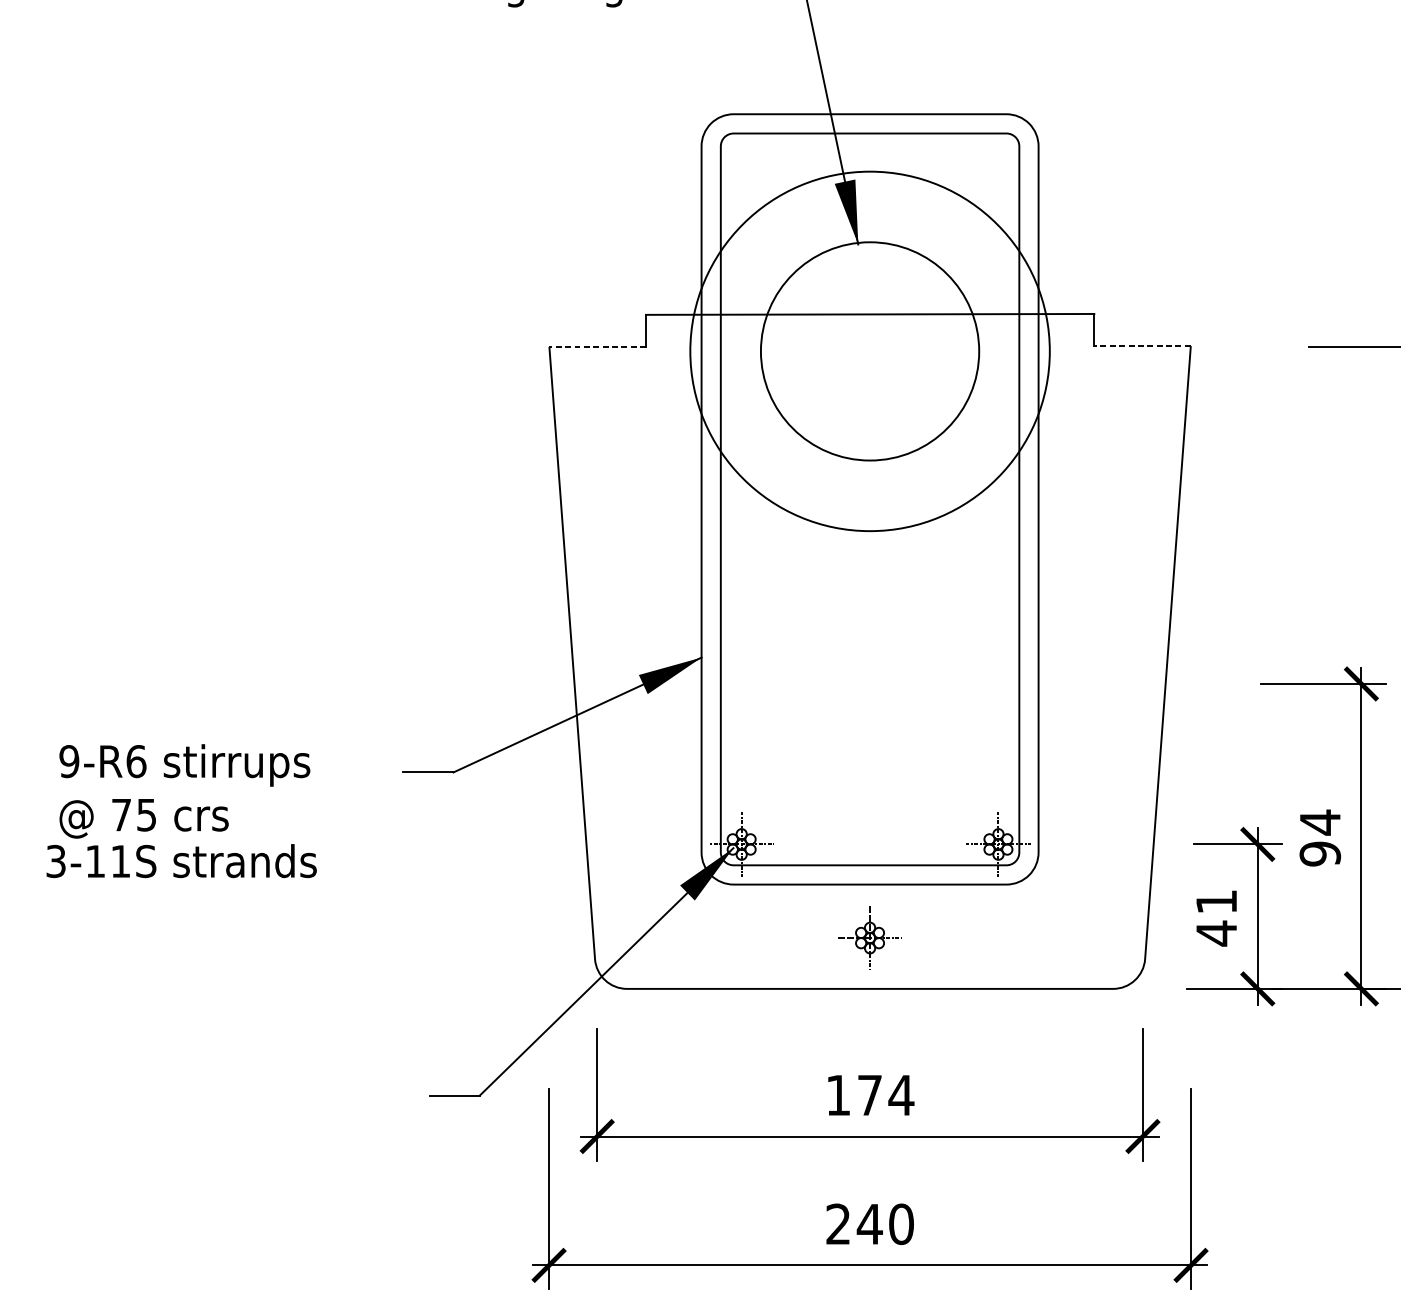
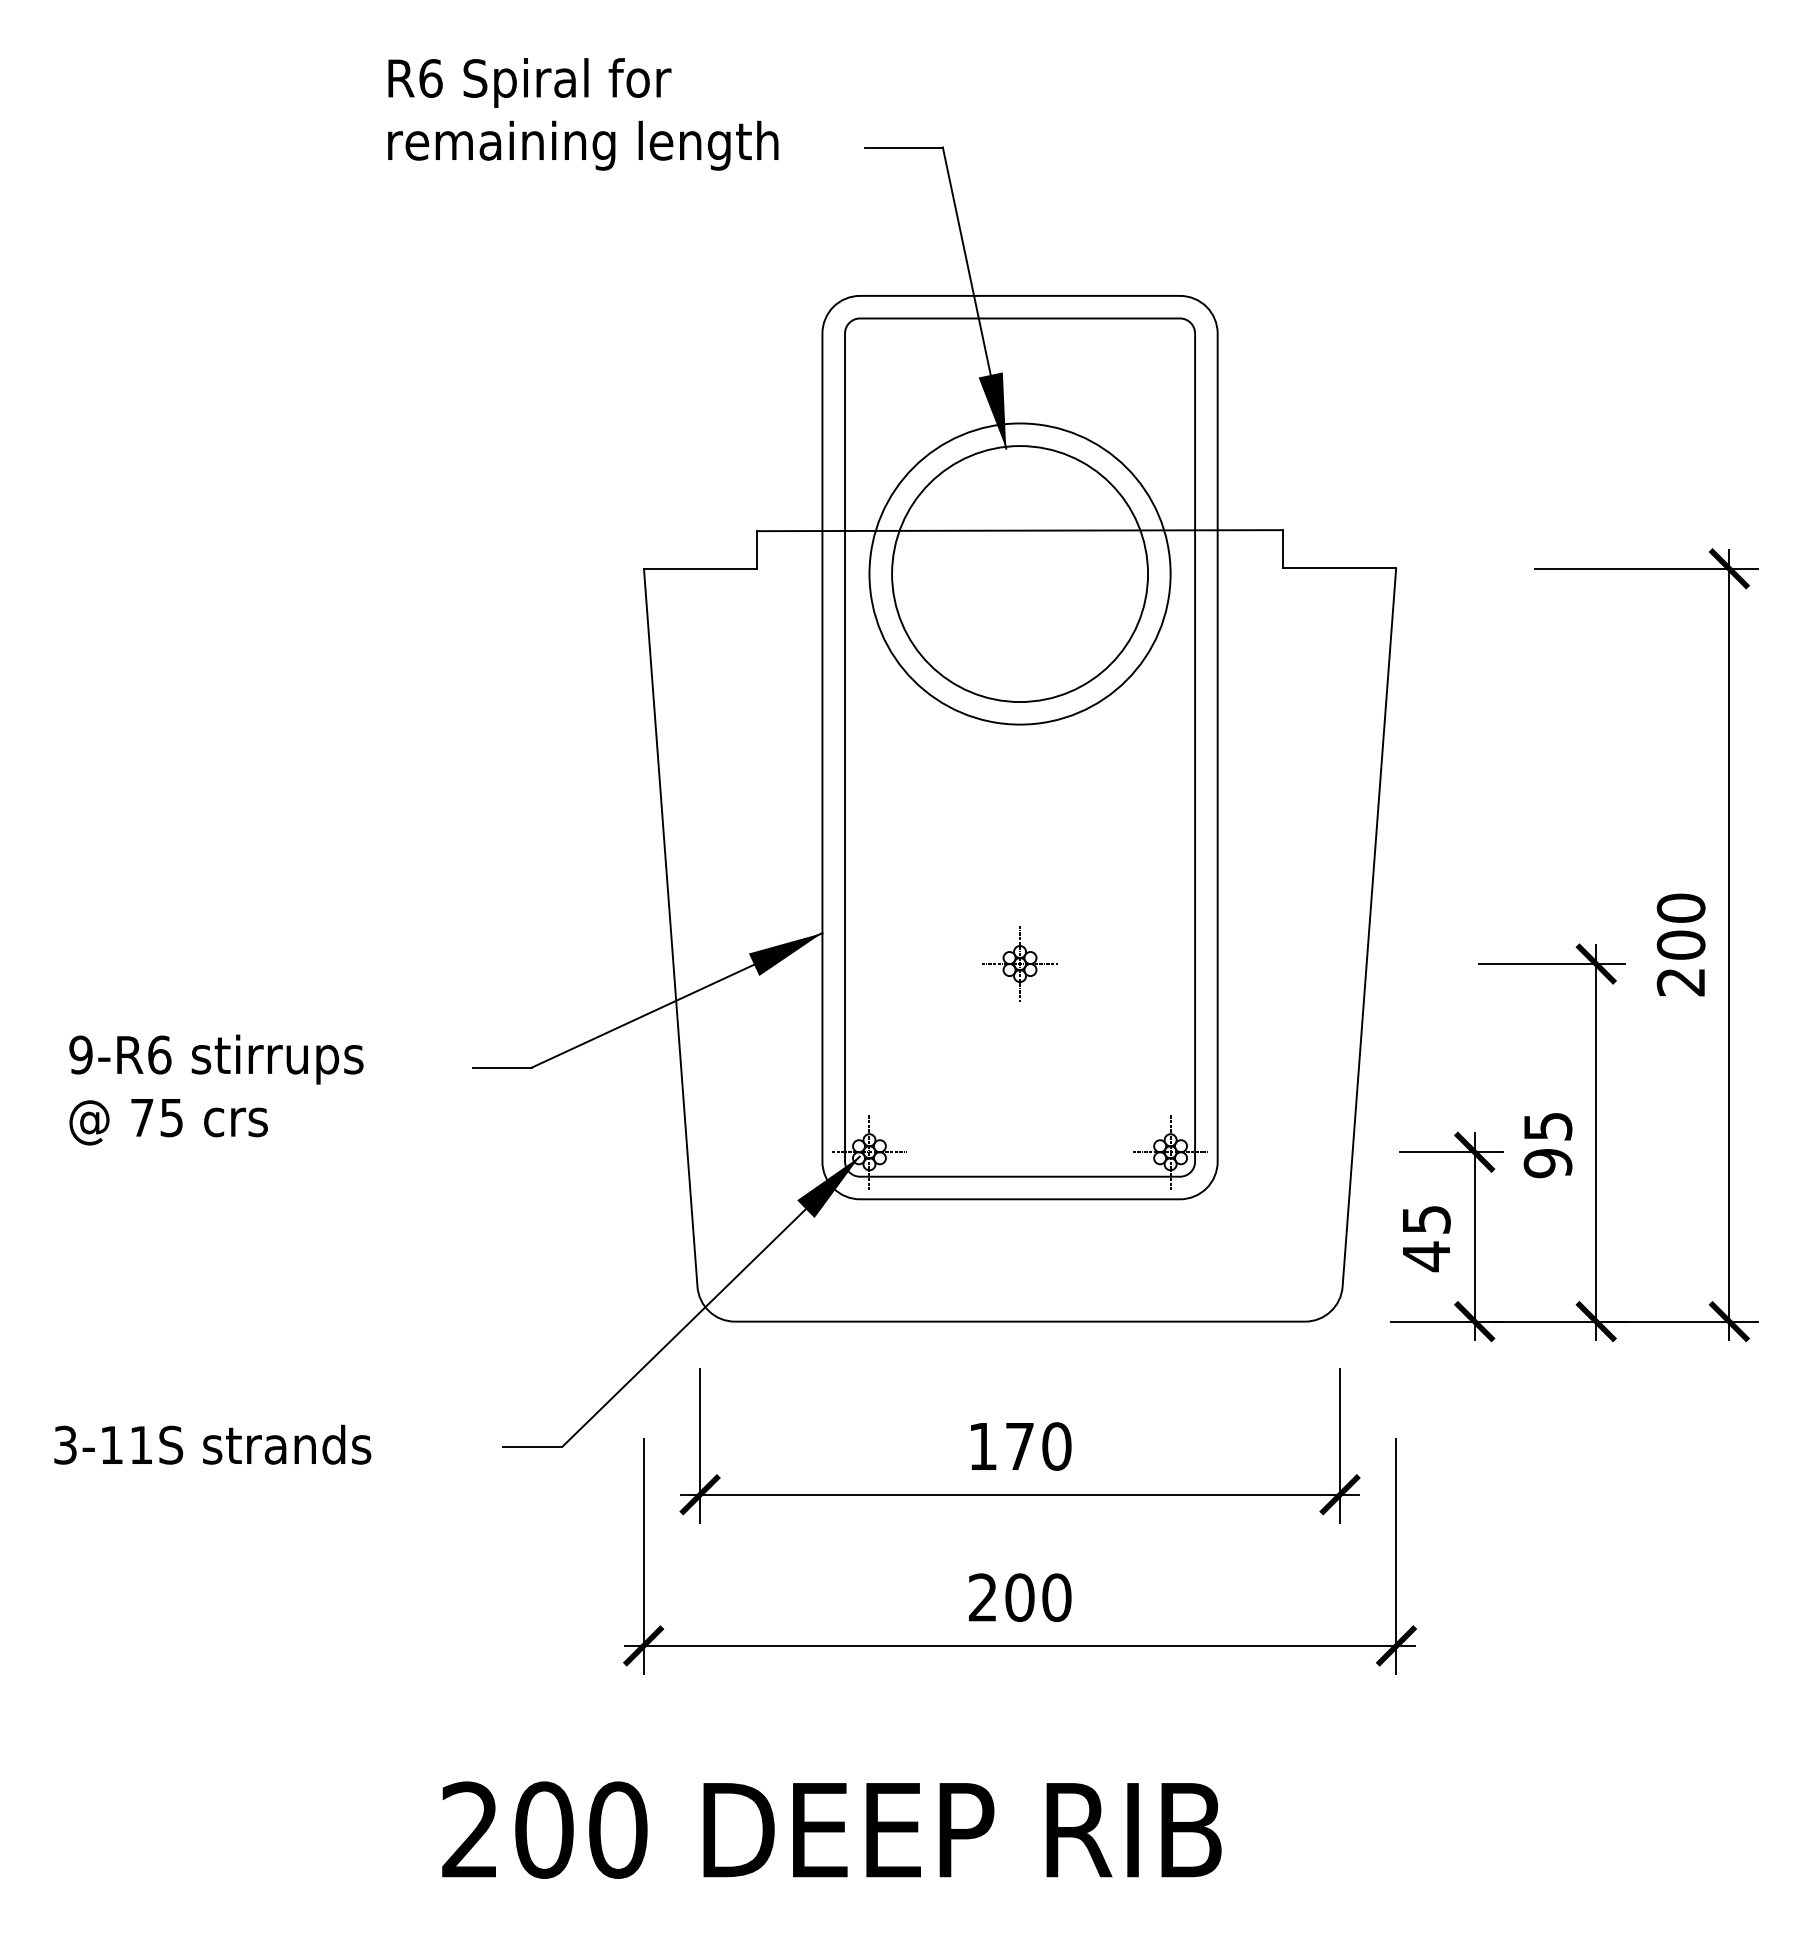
line: (1142, 345) -> (1339, 567), dashed -> solid
line: (597, 346) -> (700, 568), dashed -> solid
circle: (869, 350) -> (1019, 573), size x0.71
text: (1320, 822) -> (1548, 1126), 94 -> 95
text: (181, 860) -> (212, 1444), moved
text: (1216, 901) -> (1426, 1219), 41 -> 45
part: (869, 937) -> (1019, 963), moved
text: (901, 1095) -> (1056, 1446), 174 -> 170
text: (869, 1224) -> (1019, 1597), 240 -> 200

